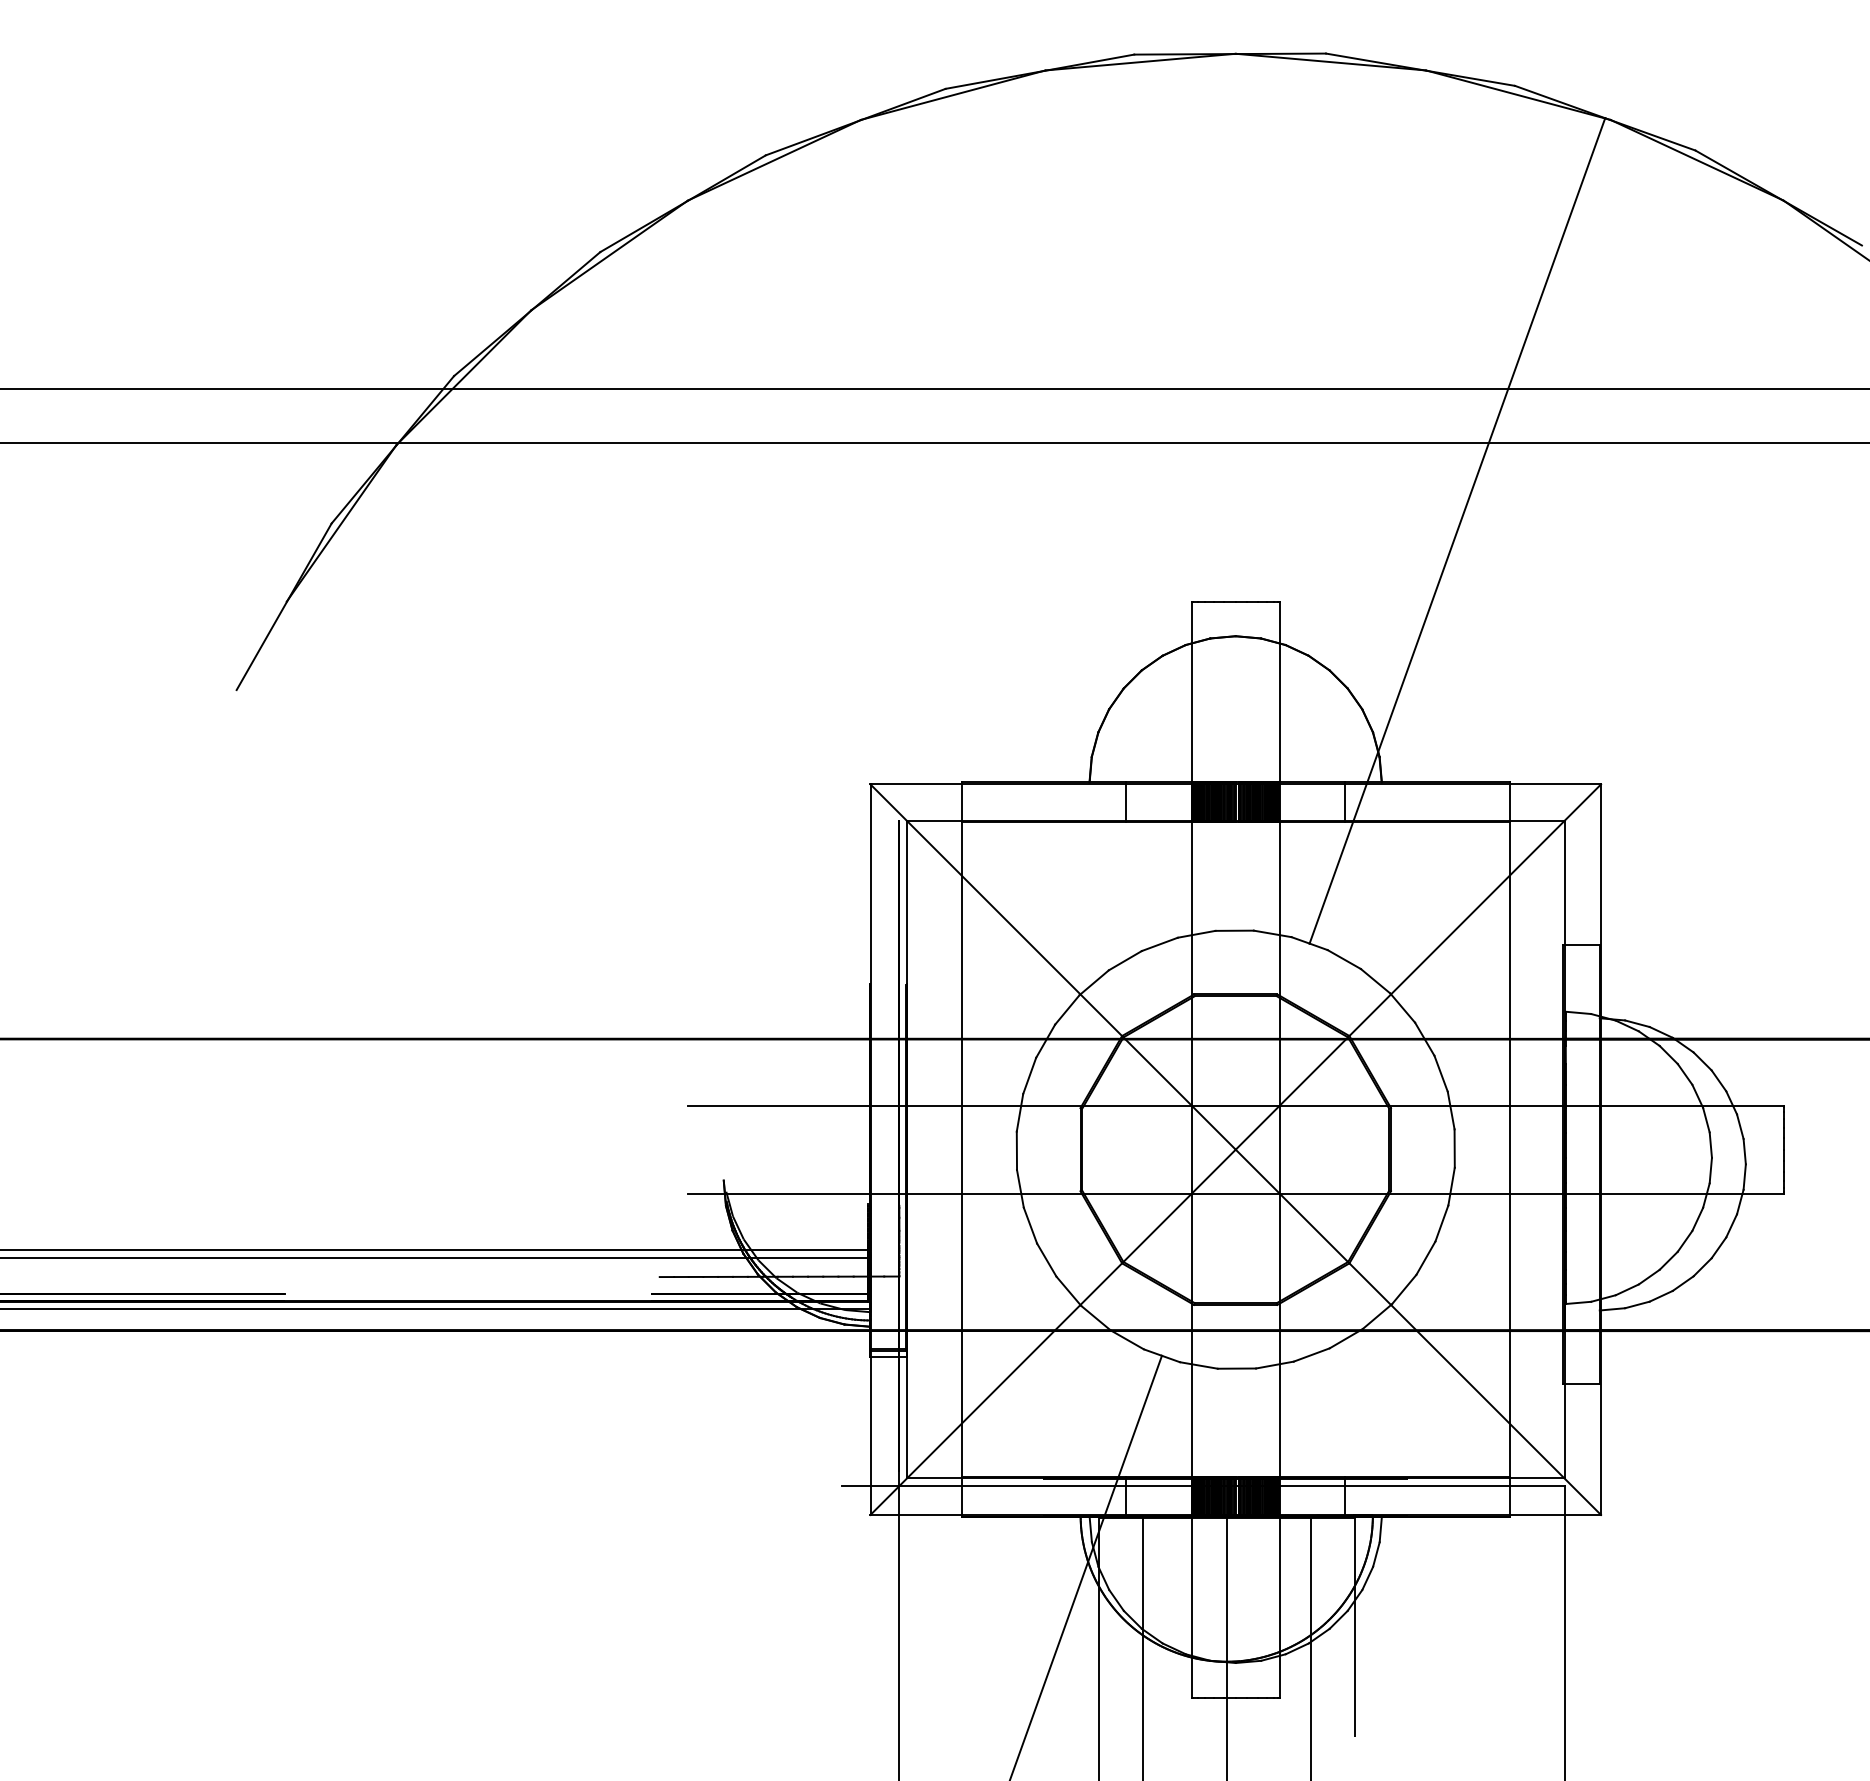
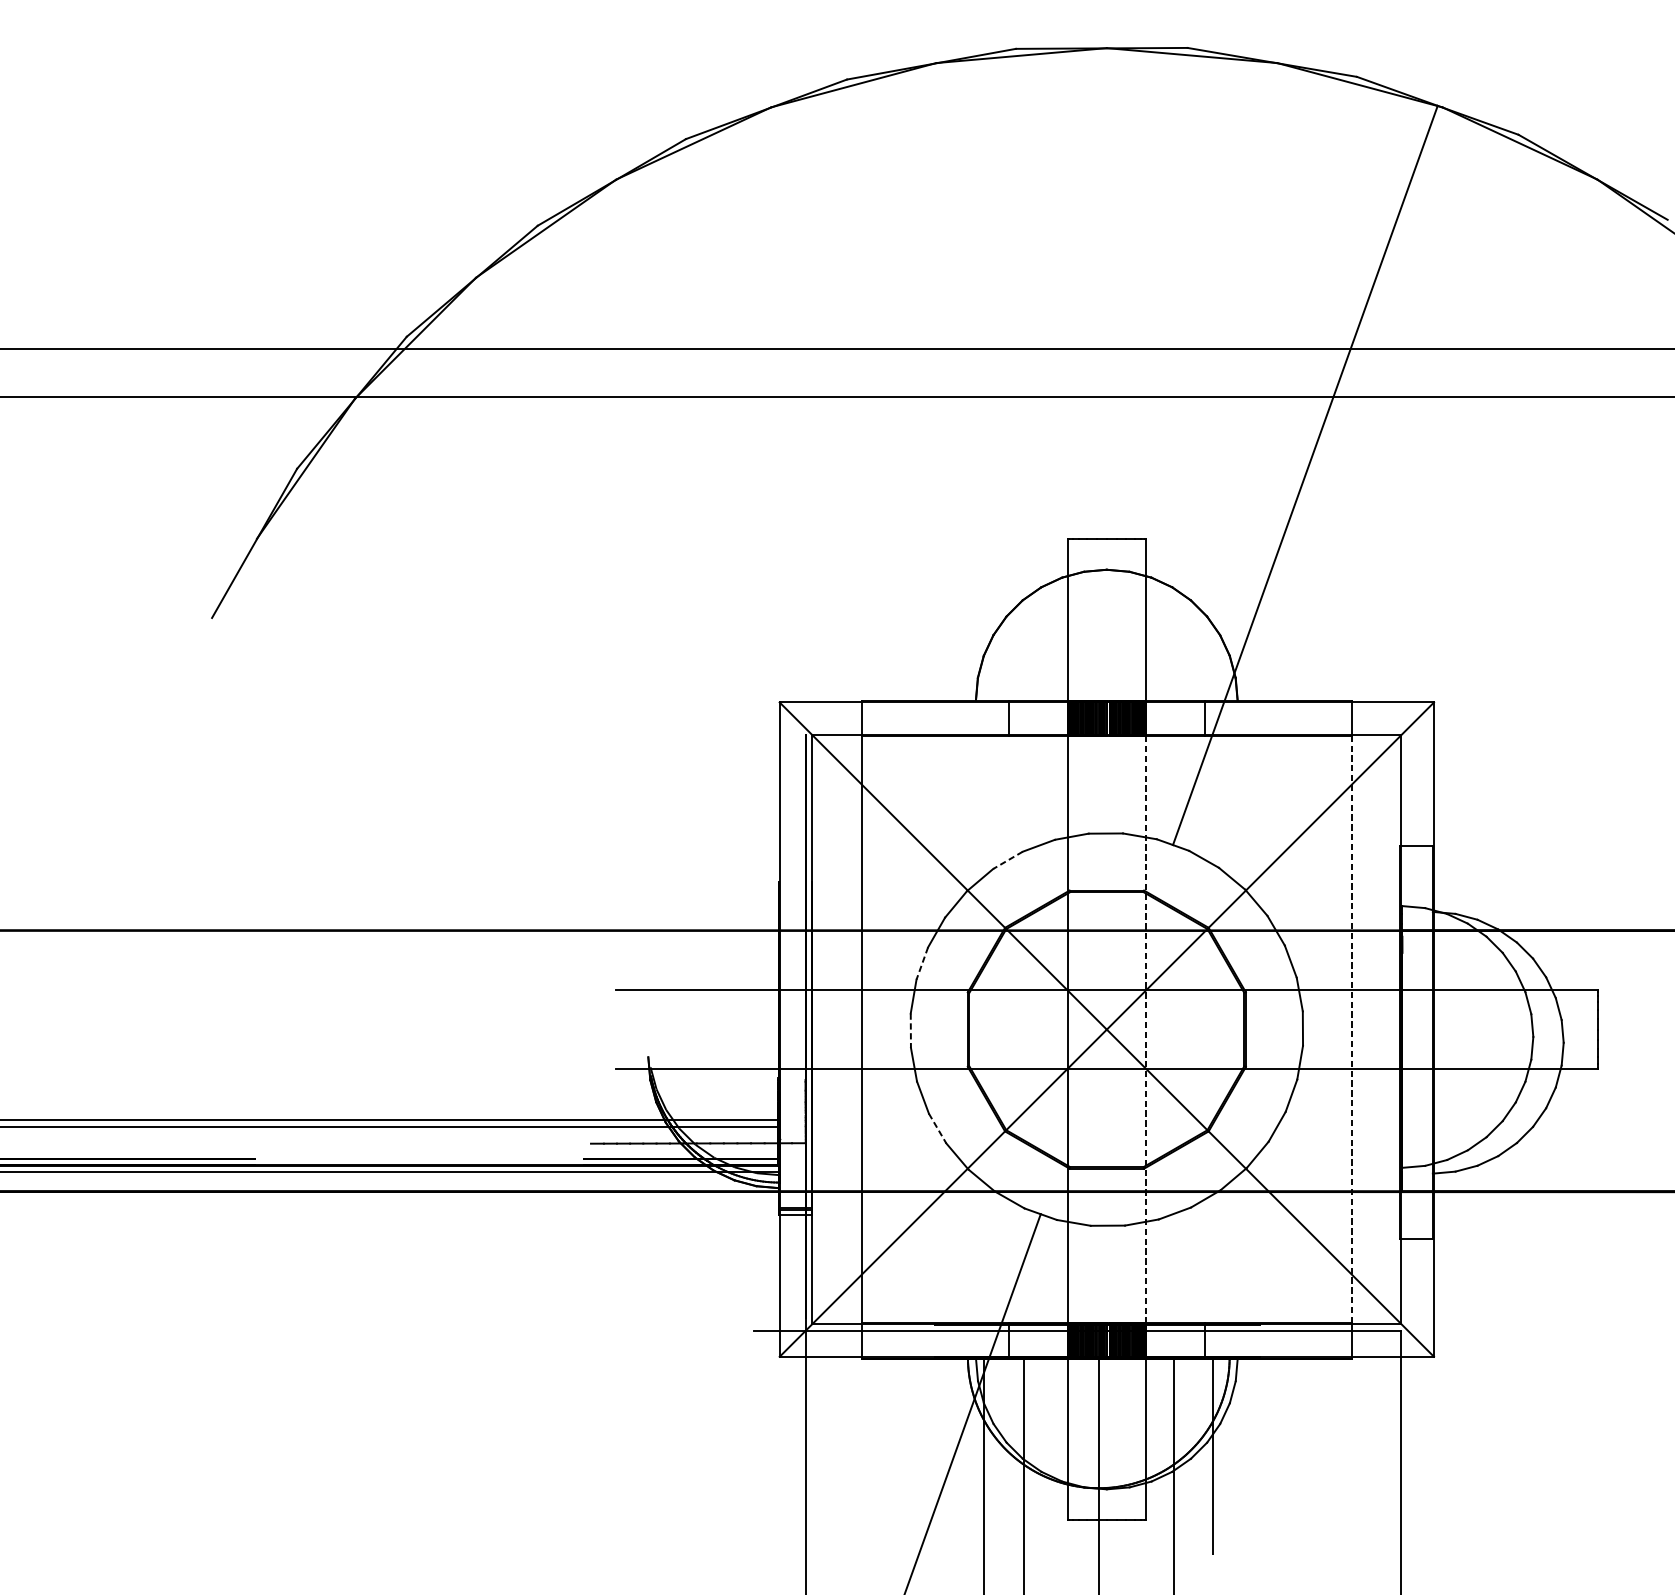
line: (1124, 960) -> (1007, 860), solid -> dashed
line: (1029, 1076) -> (922, 964), solid -> dashed
line: (1279, 1149) -> (1146, 1029), solid -> dashed
line: (1509, 1149) -> (1352, 1029), solid -> dashed
line: (1016, 1151) -> (910, 1031), solid -> dashed
line: (1047, 1260) -> (938, 1128), solid -> dashed

